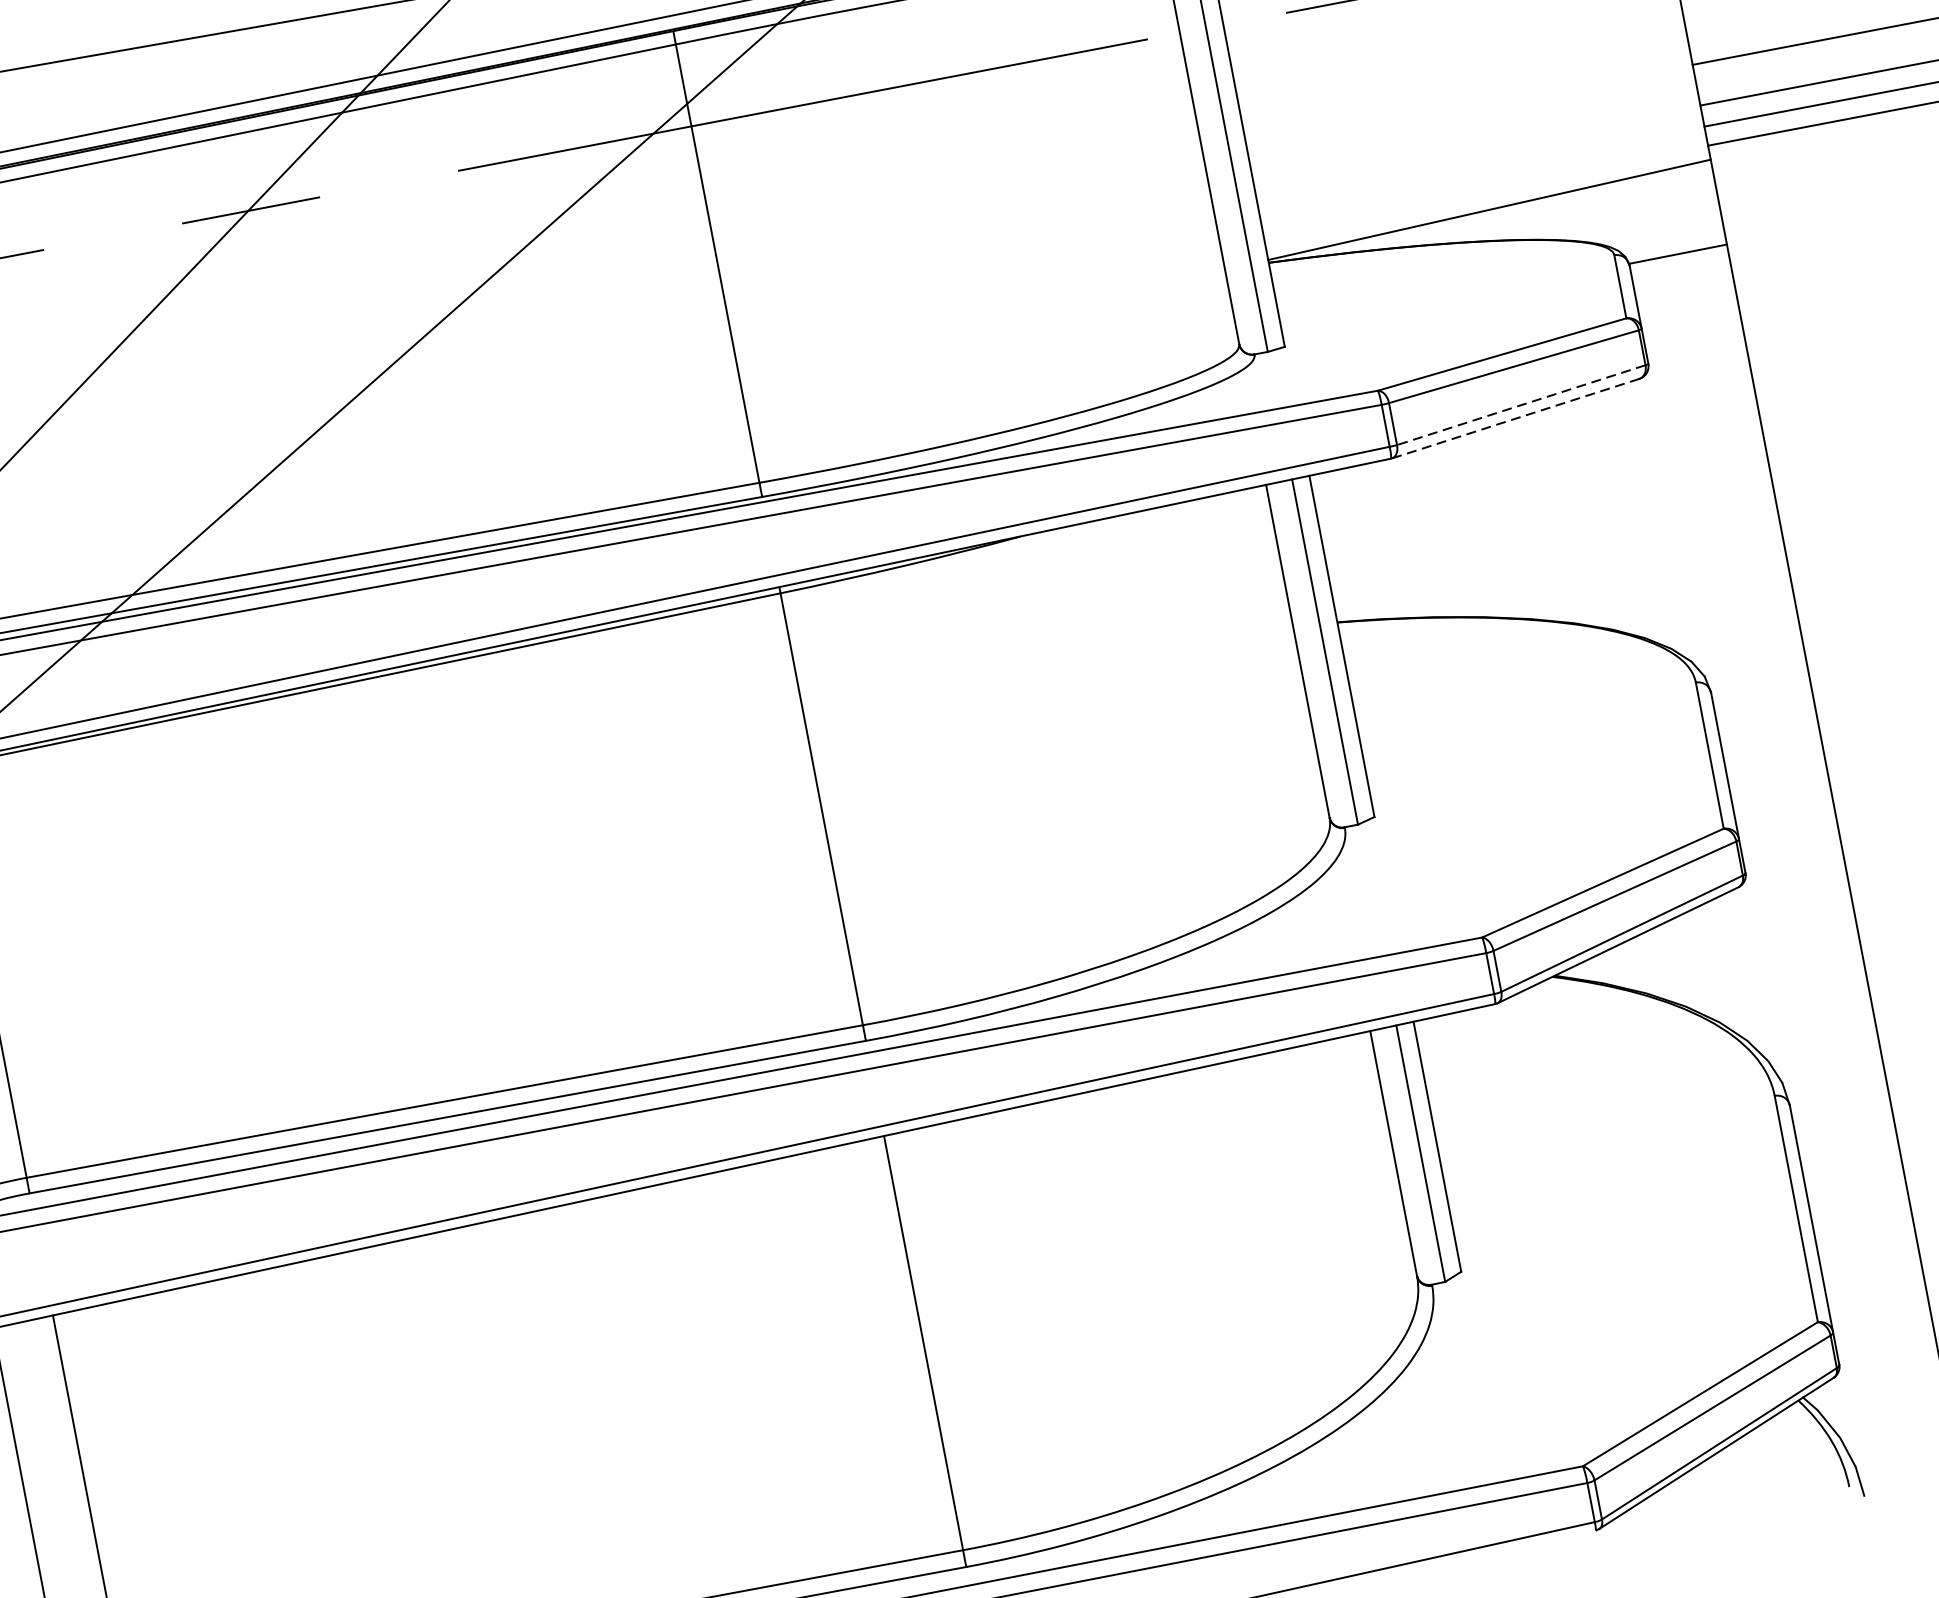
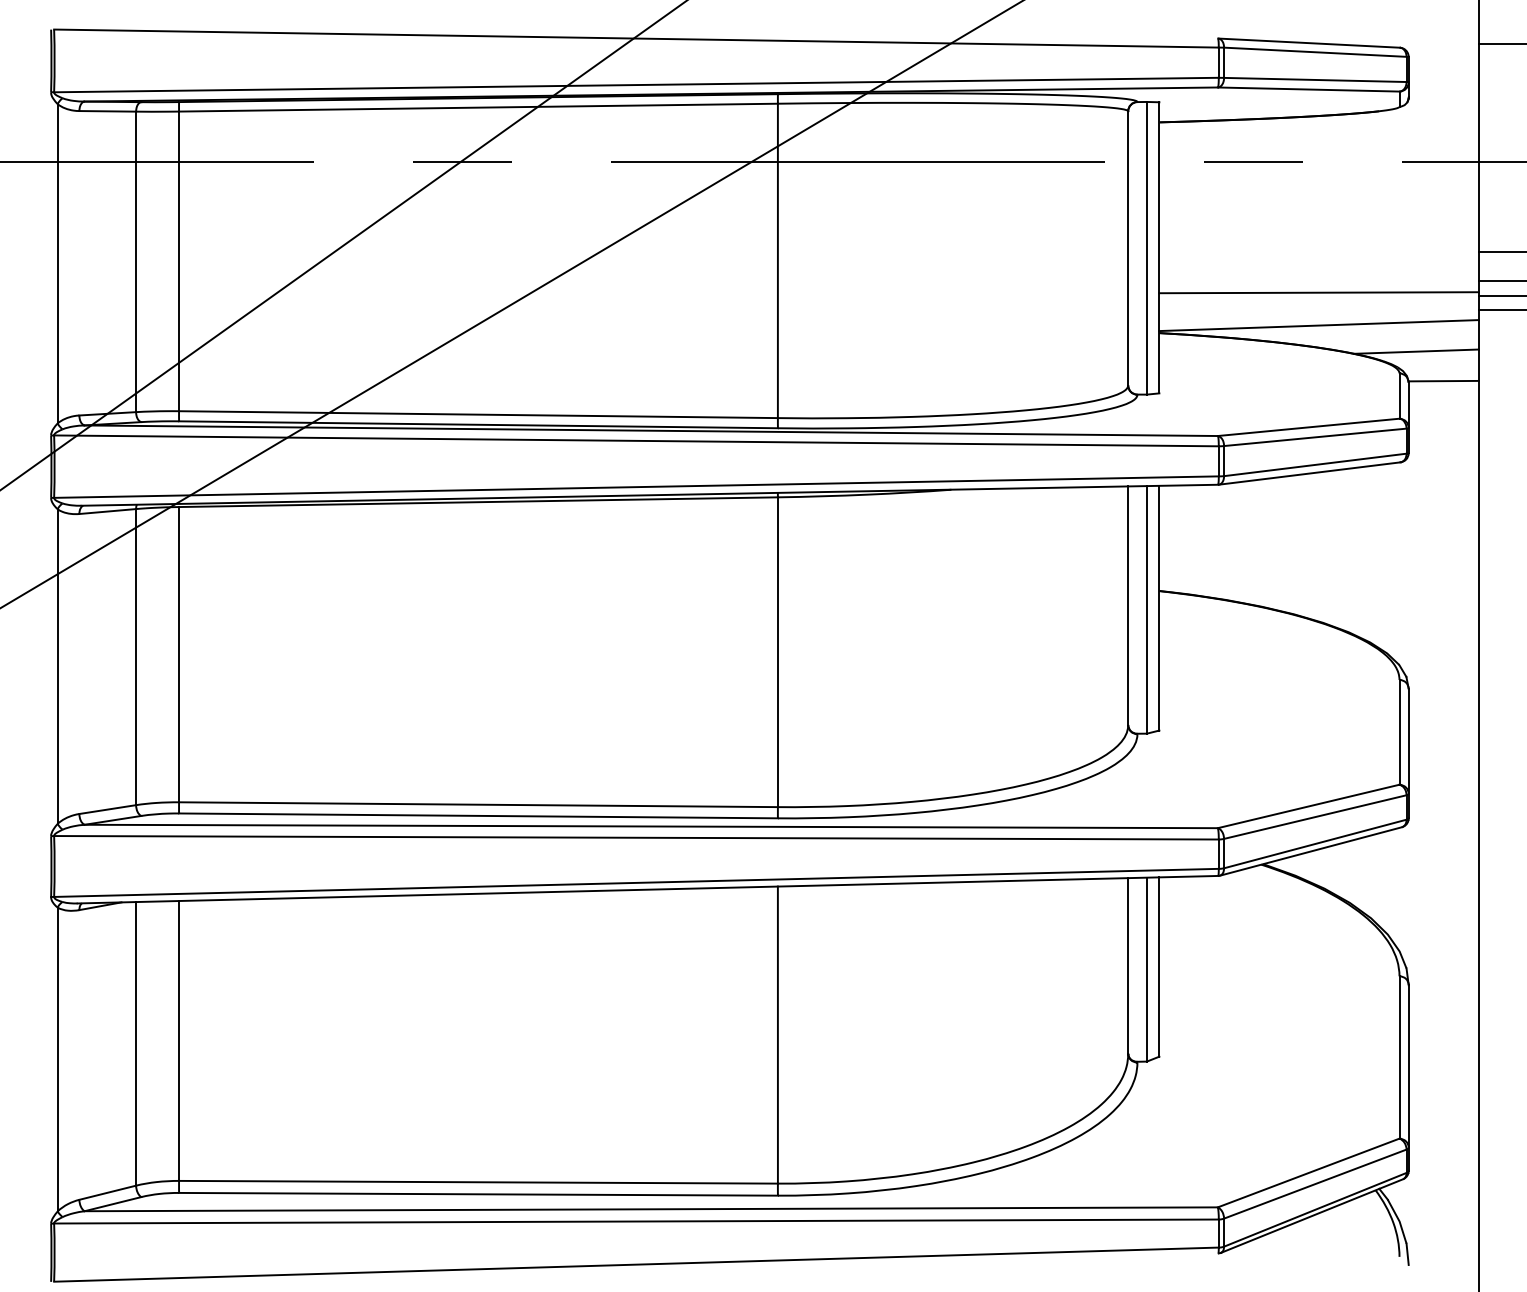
line: (1479, 163) -> (1318, 292), added
line: (1632, 220) -> (1416, 351), added
line: (1521, 404) -> (1315, 464), dashed -> solid
line: (1515, 418) -> (1309, 473), dashed -> solid

